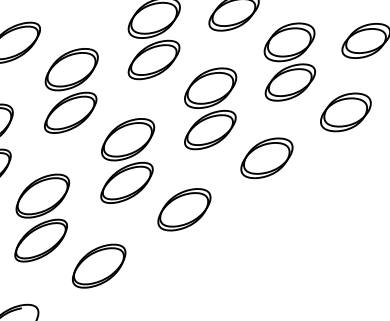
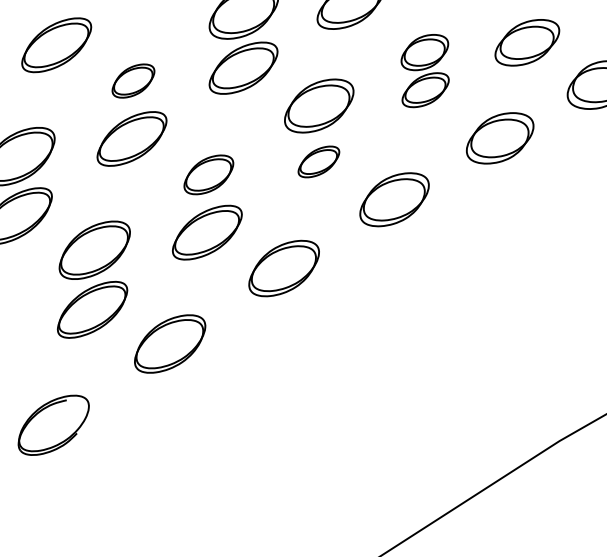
part: (289, 61) -> (424, 70), size x0.7
part: (71, 69) -> (133, 80), size x0.6
part: (210, 129) -> (318, 161), size x0.6
part: (127, 139) -> (208, 174), size x0.7

